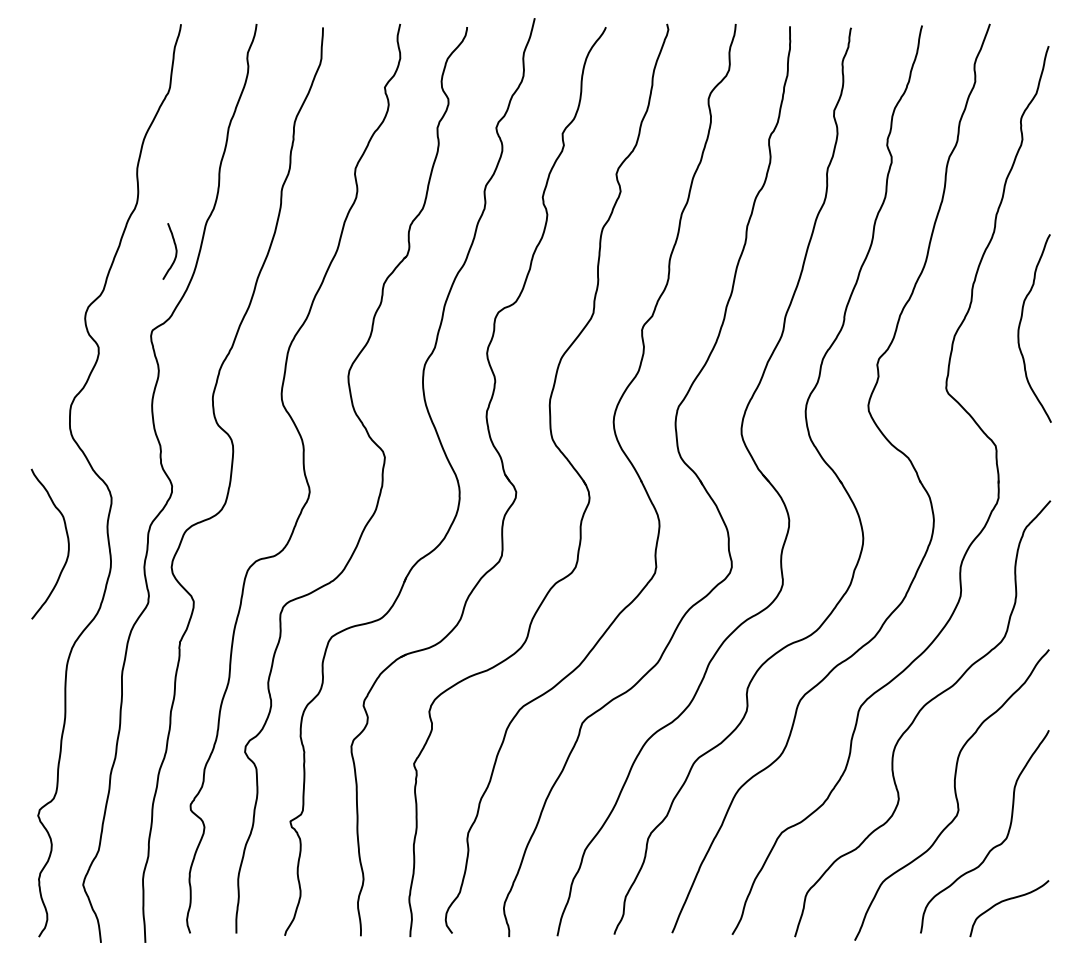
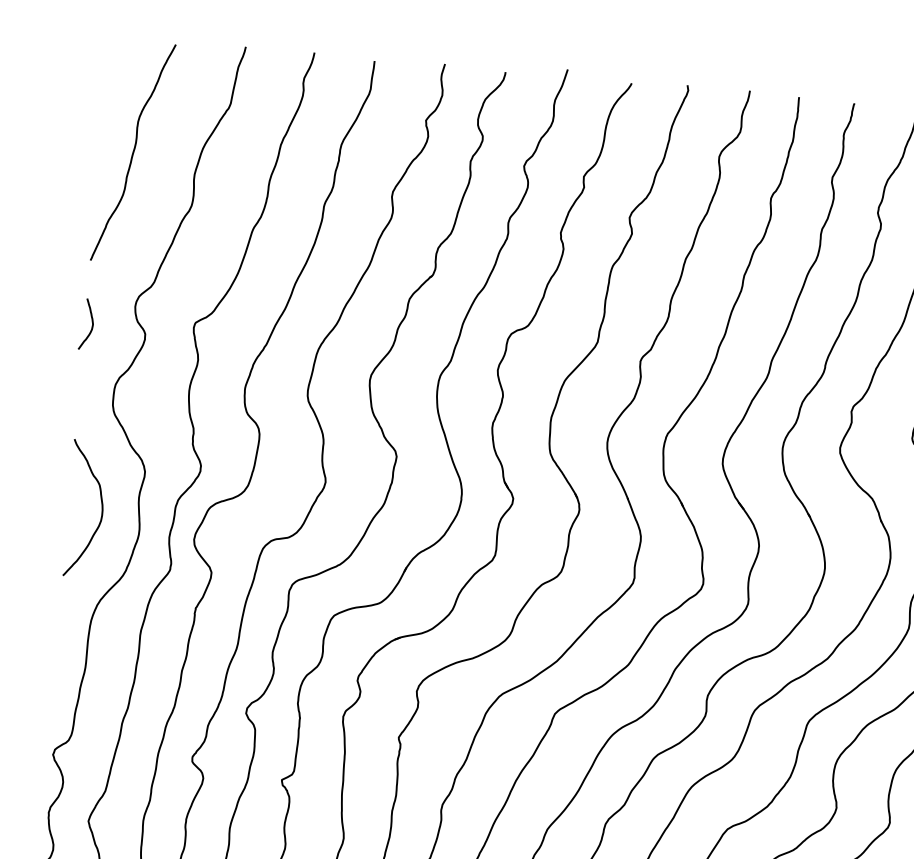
curve: (67, 150) -> (132, 152), added
curve: (175, 251) -> (91, 324), moved

